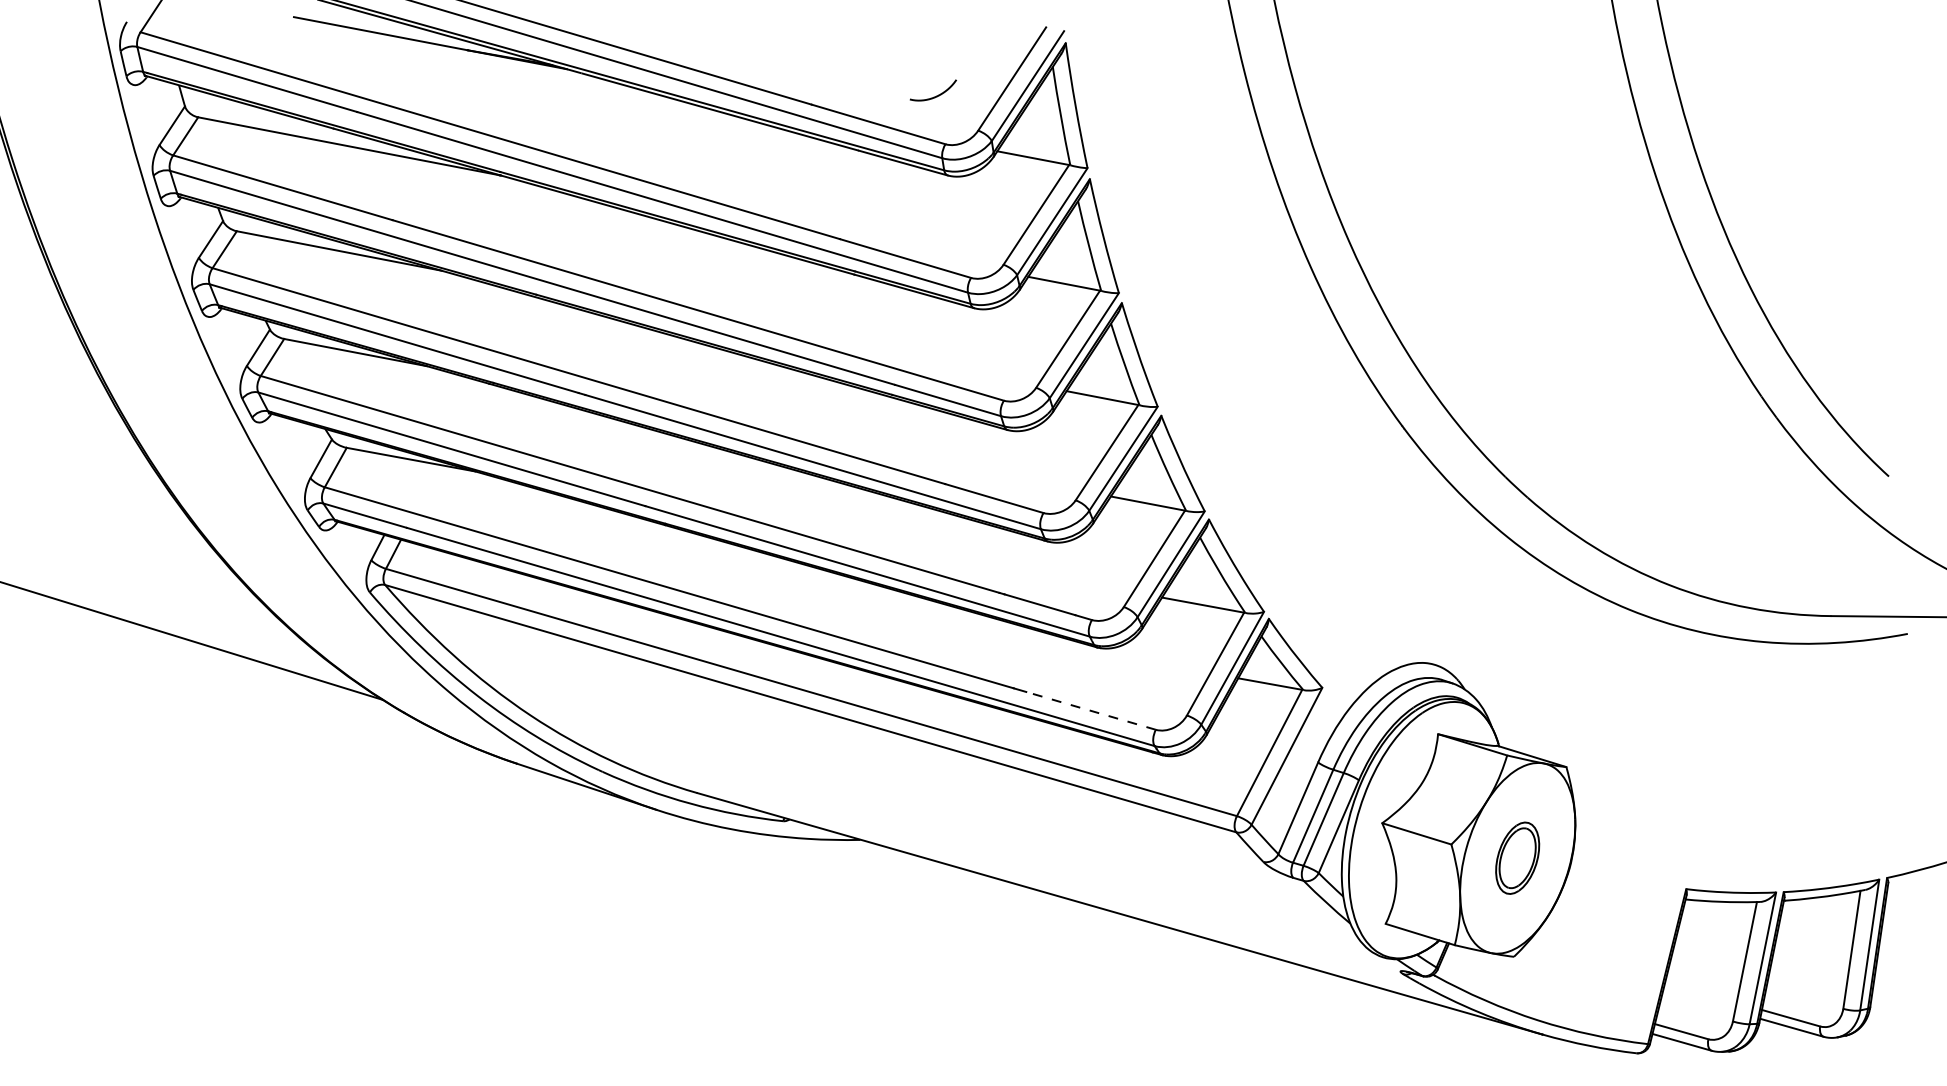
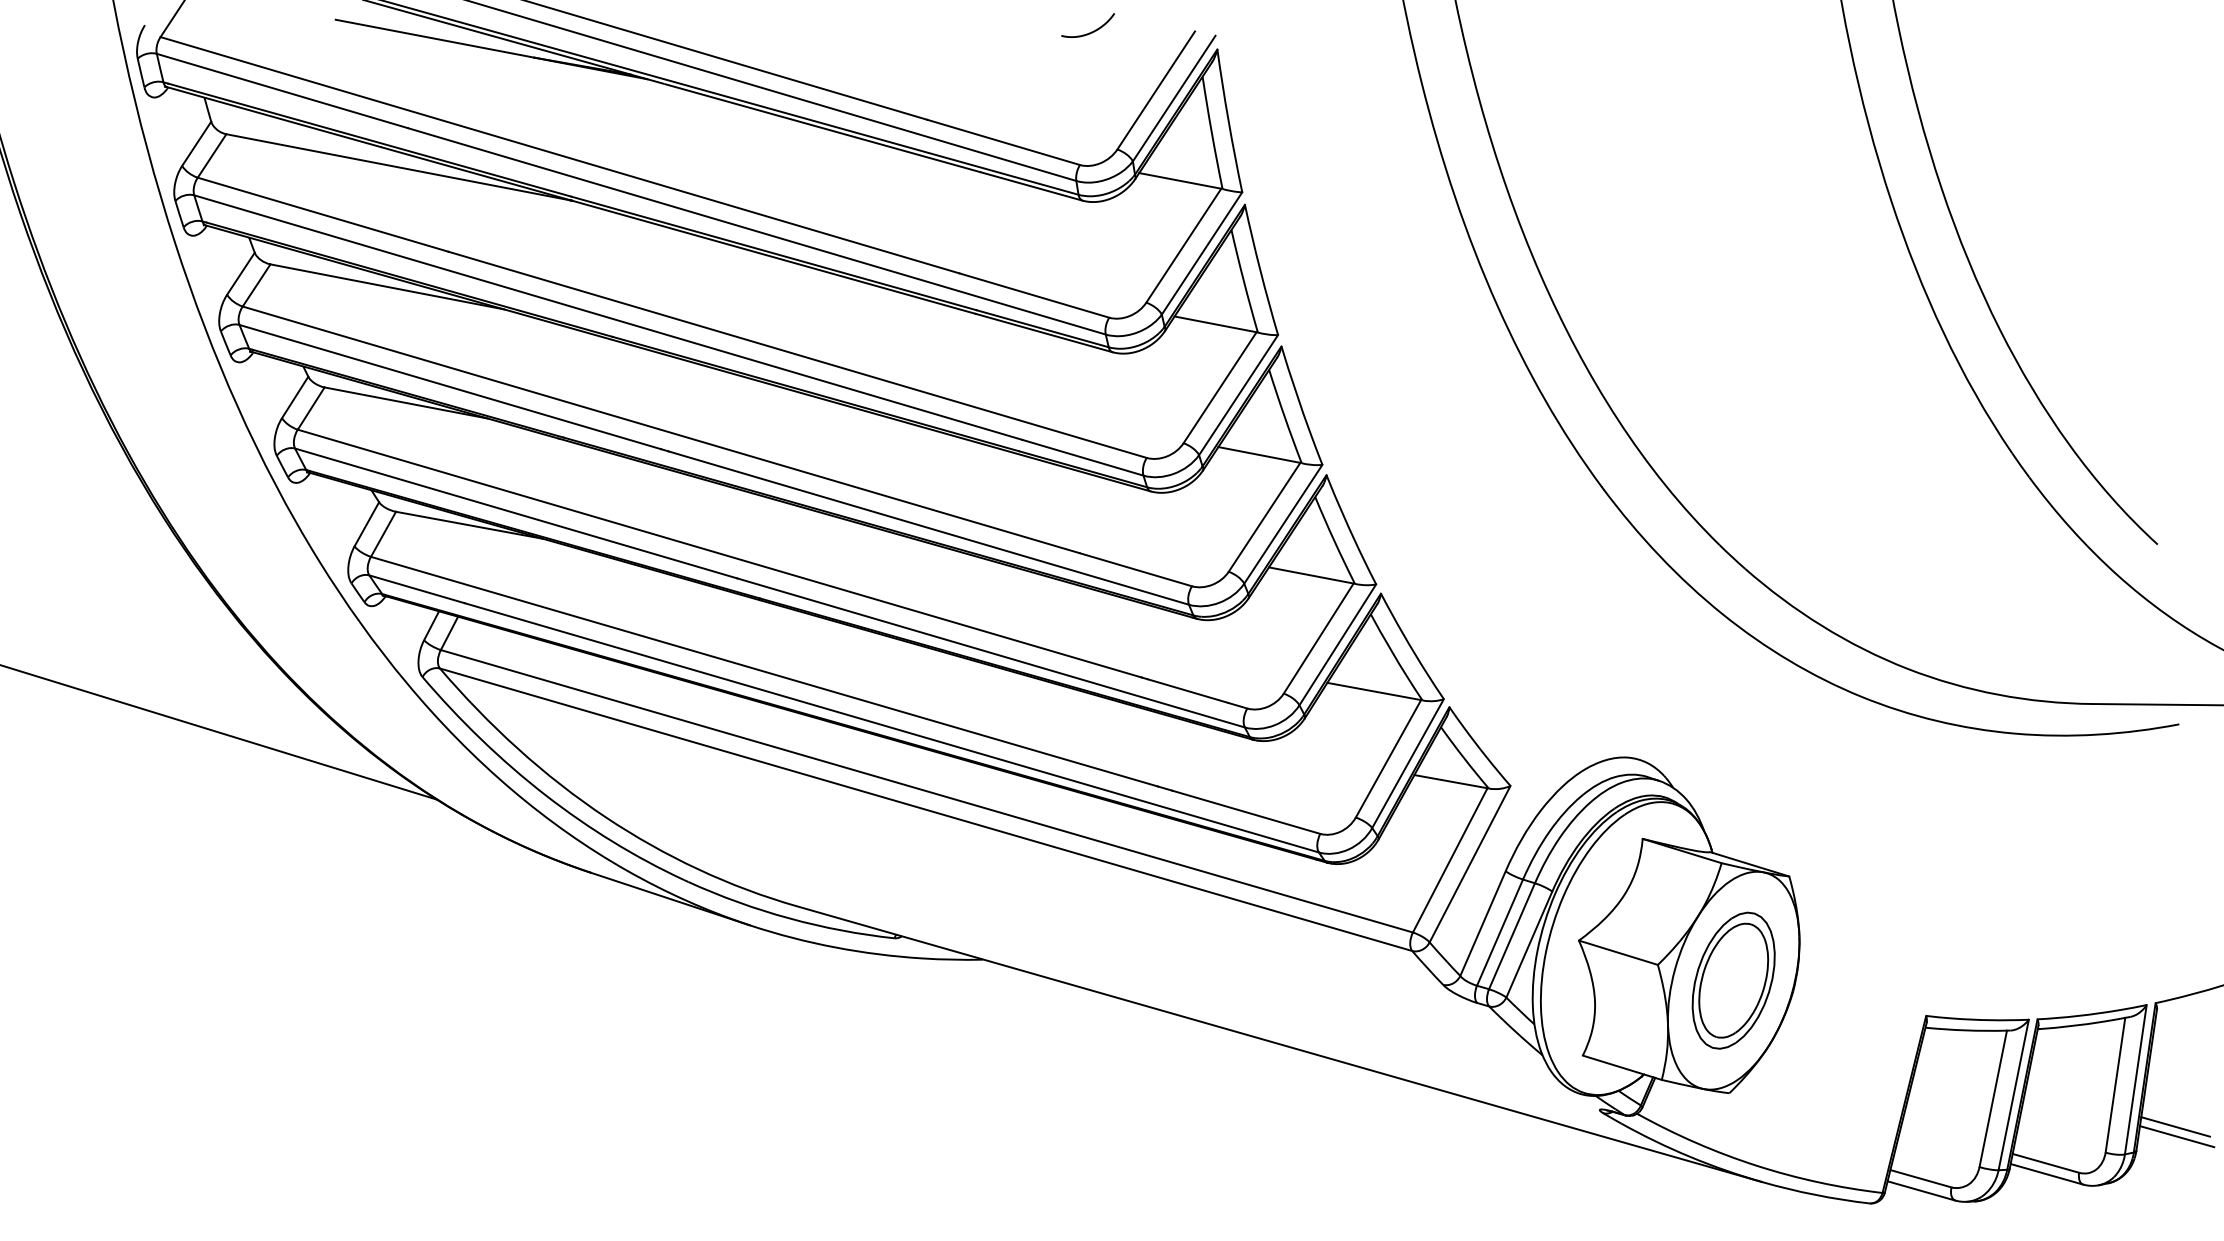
curve: (936, 95) -> (1091, 31), moved
line: (1090, 711) -> (1245, 812), dashed -> solid
part: (1517, 858) -> (1733, 980), size x1.67
line: (1904, 985) -> (2175, 1126), added
line: (1905, 994) -> (2176, 1136), added

